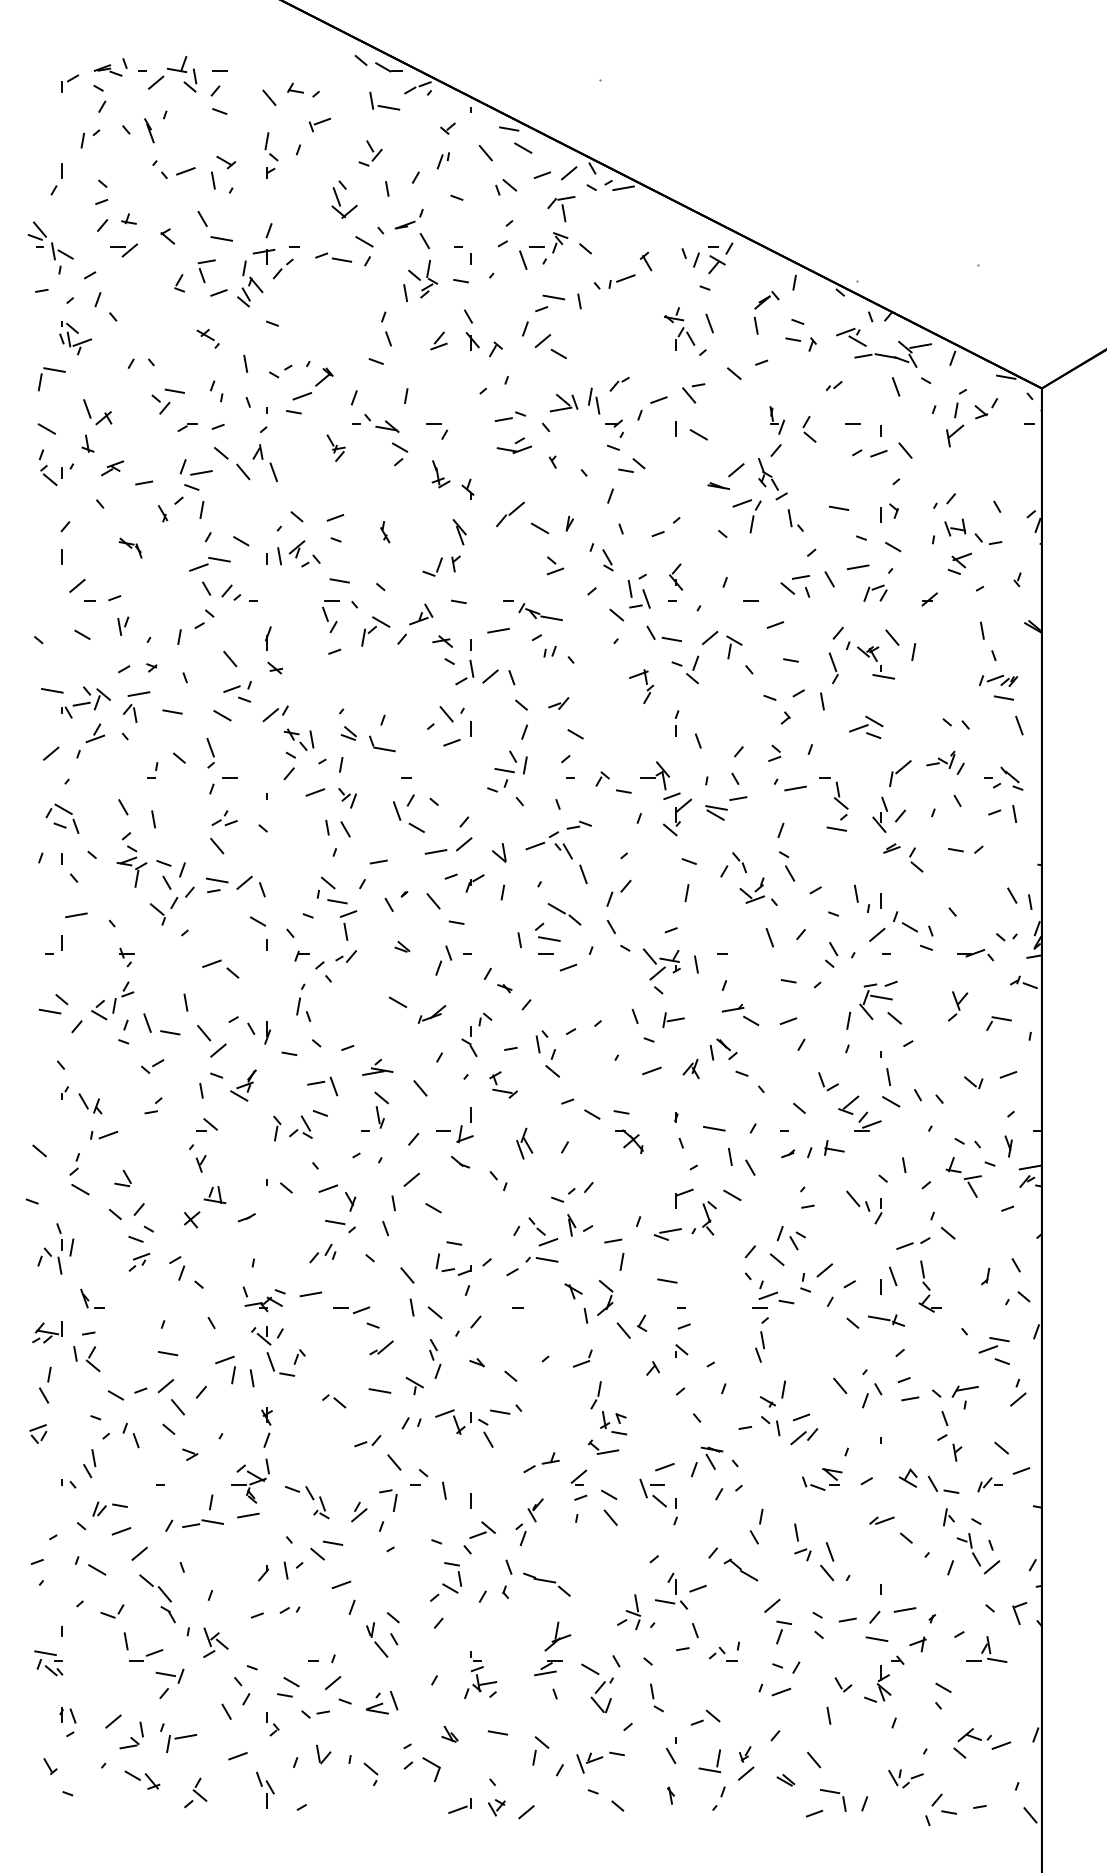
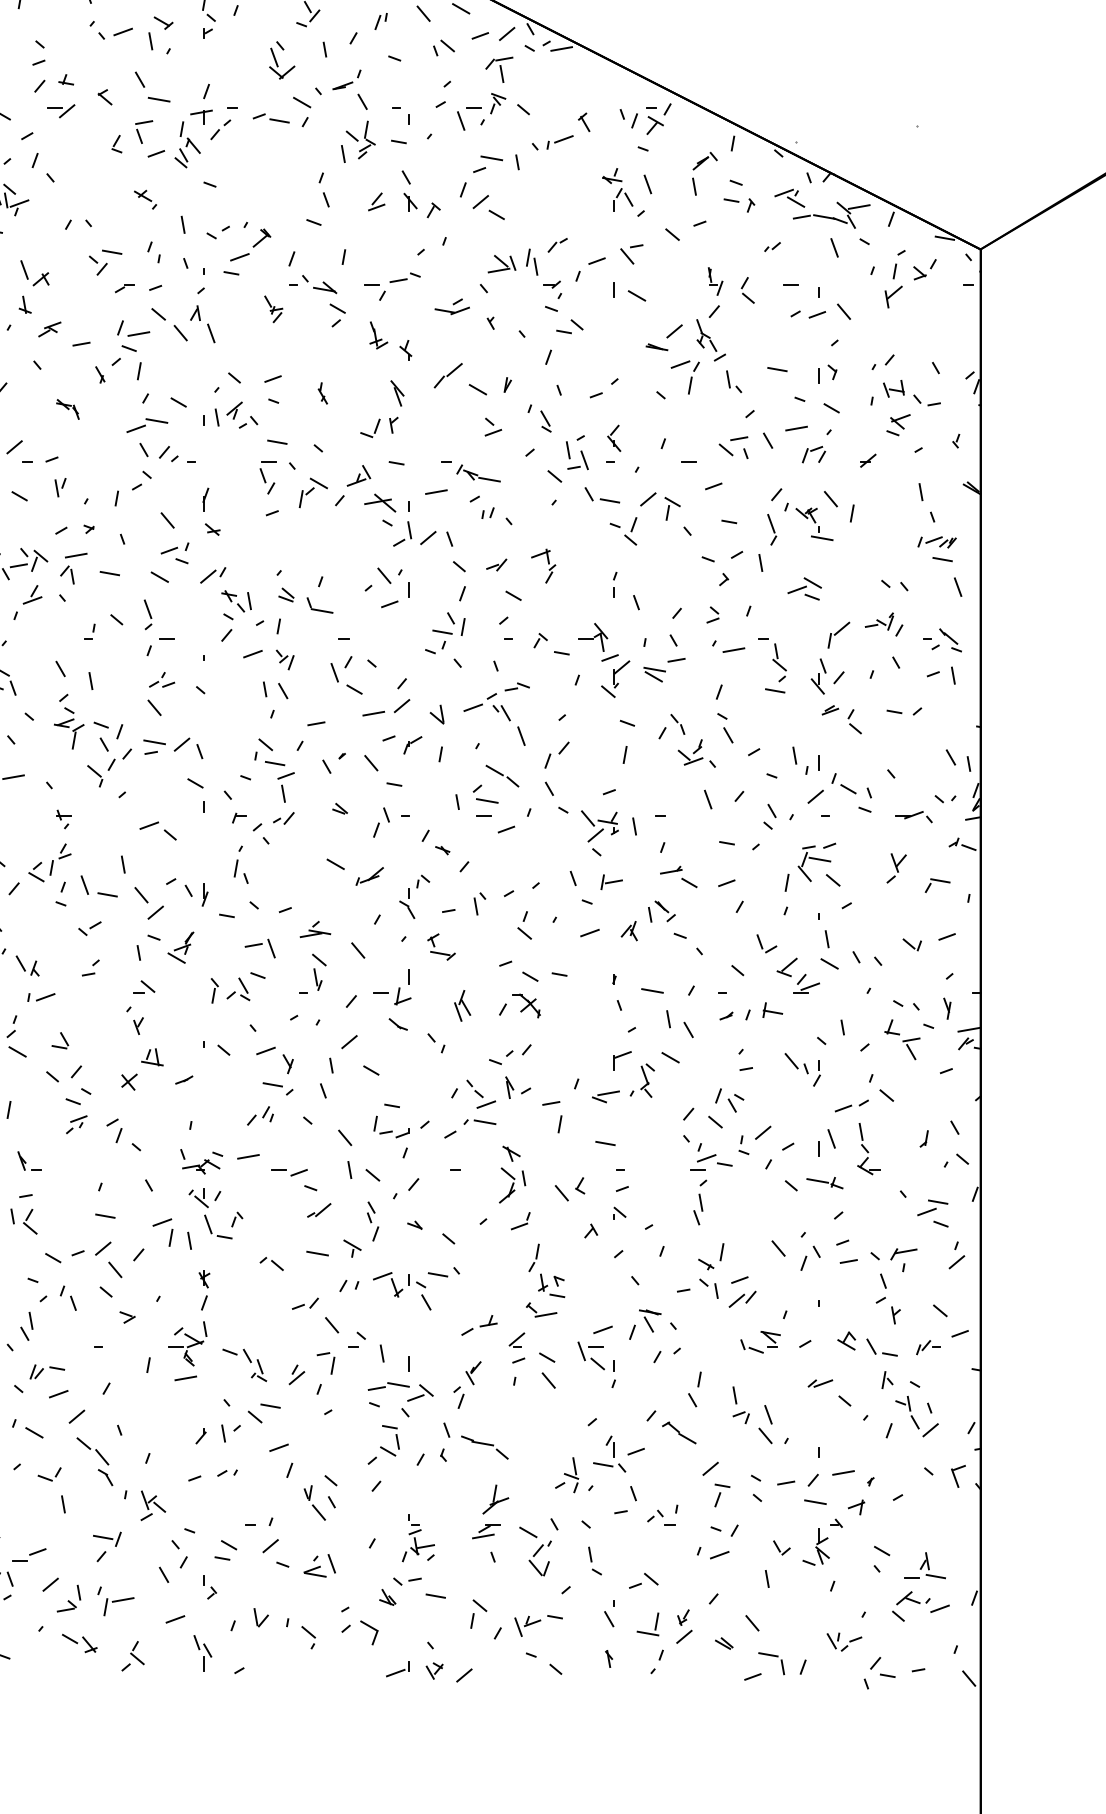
part: (509, 416) -> (404, 277), moved
part: (442, 641) -> (380, 502), size x1.6
part: (641, 686) -> (543, 566), moved
part: (552, 1063) -> (524, 925), moved
part: (629, 1141) -> (526, 1005), moved
part: (605, 1297) -> (507, 1185), moved
part: (202, 1523) -> (388, 1386), moved
part: (986, 1649) -> (925, 1565), moved
part: (146, 1655) -> (29, 1554), moved
part: (315, 1714) -> (407, 1581), moved

